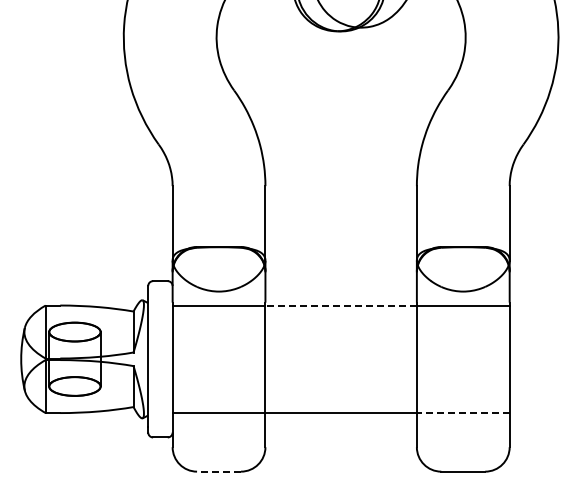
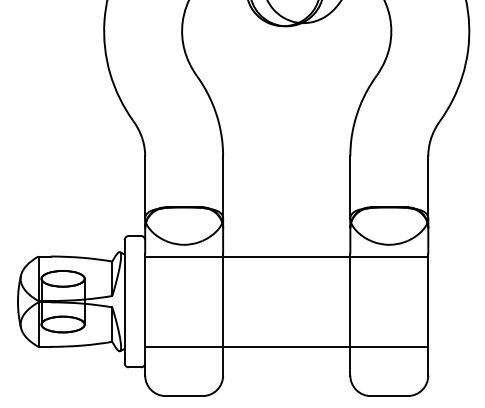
line: (341, 305) -> (287, 256), dashed -> solid
line: (462, 413) -> (388, 347), dashed -> solid
line: (219, 471) -> (184, 395), dashed -> solid

